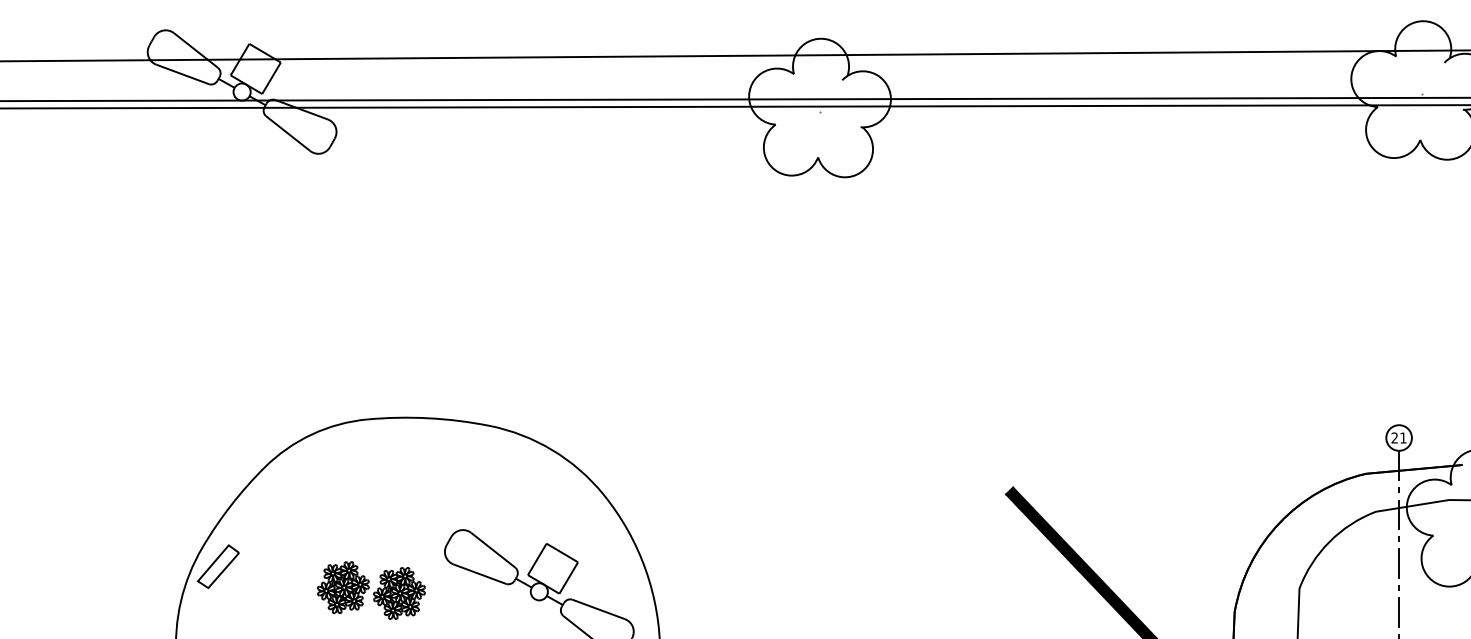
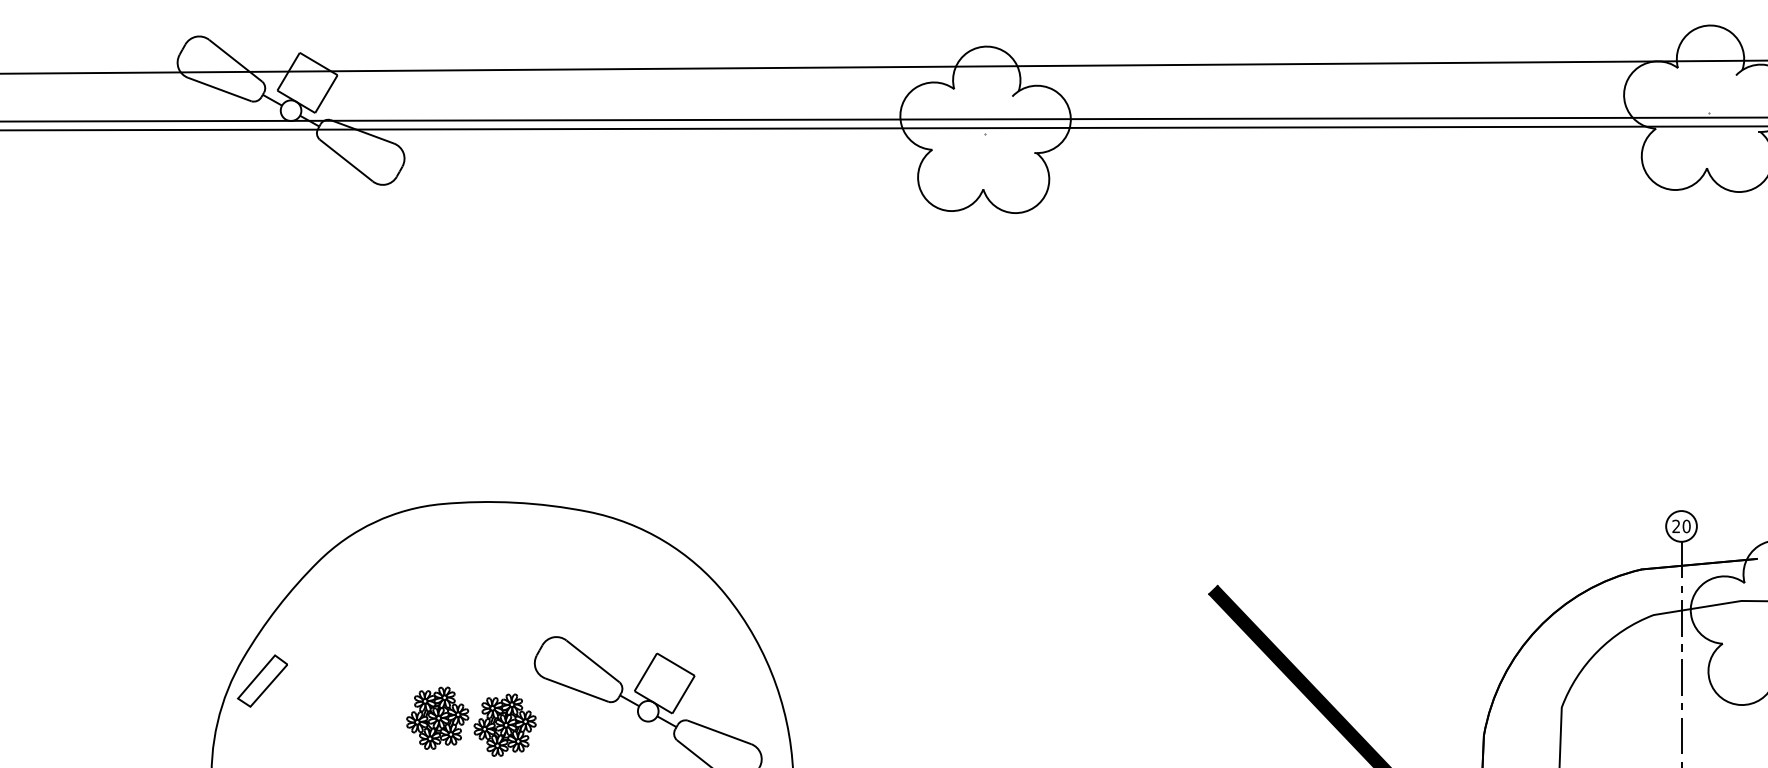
text: (1403, 438) -> (1686, 526), 21 -> 20
part: (371, 590) -> (471, 721), moved

